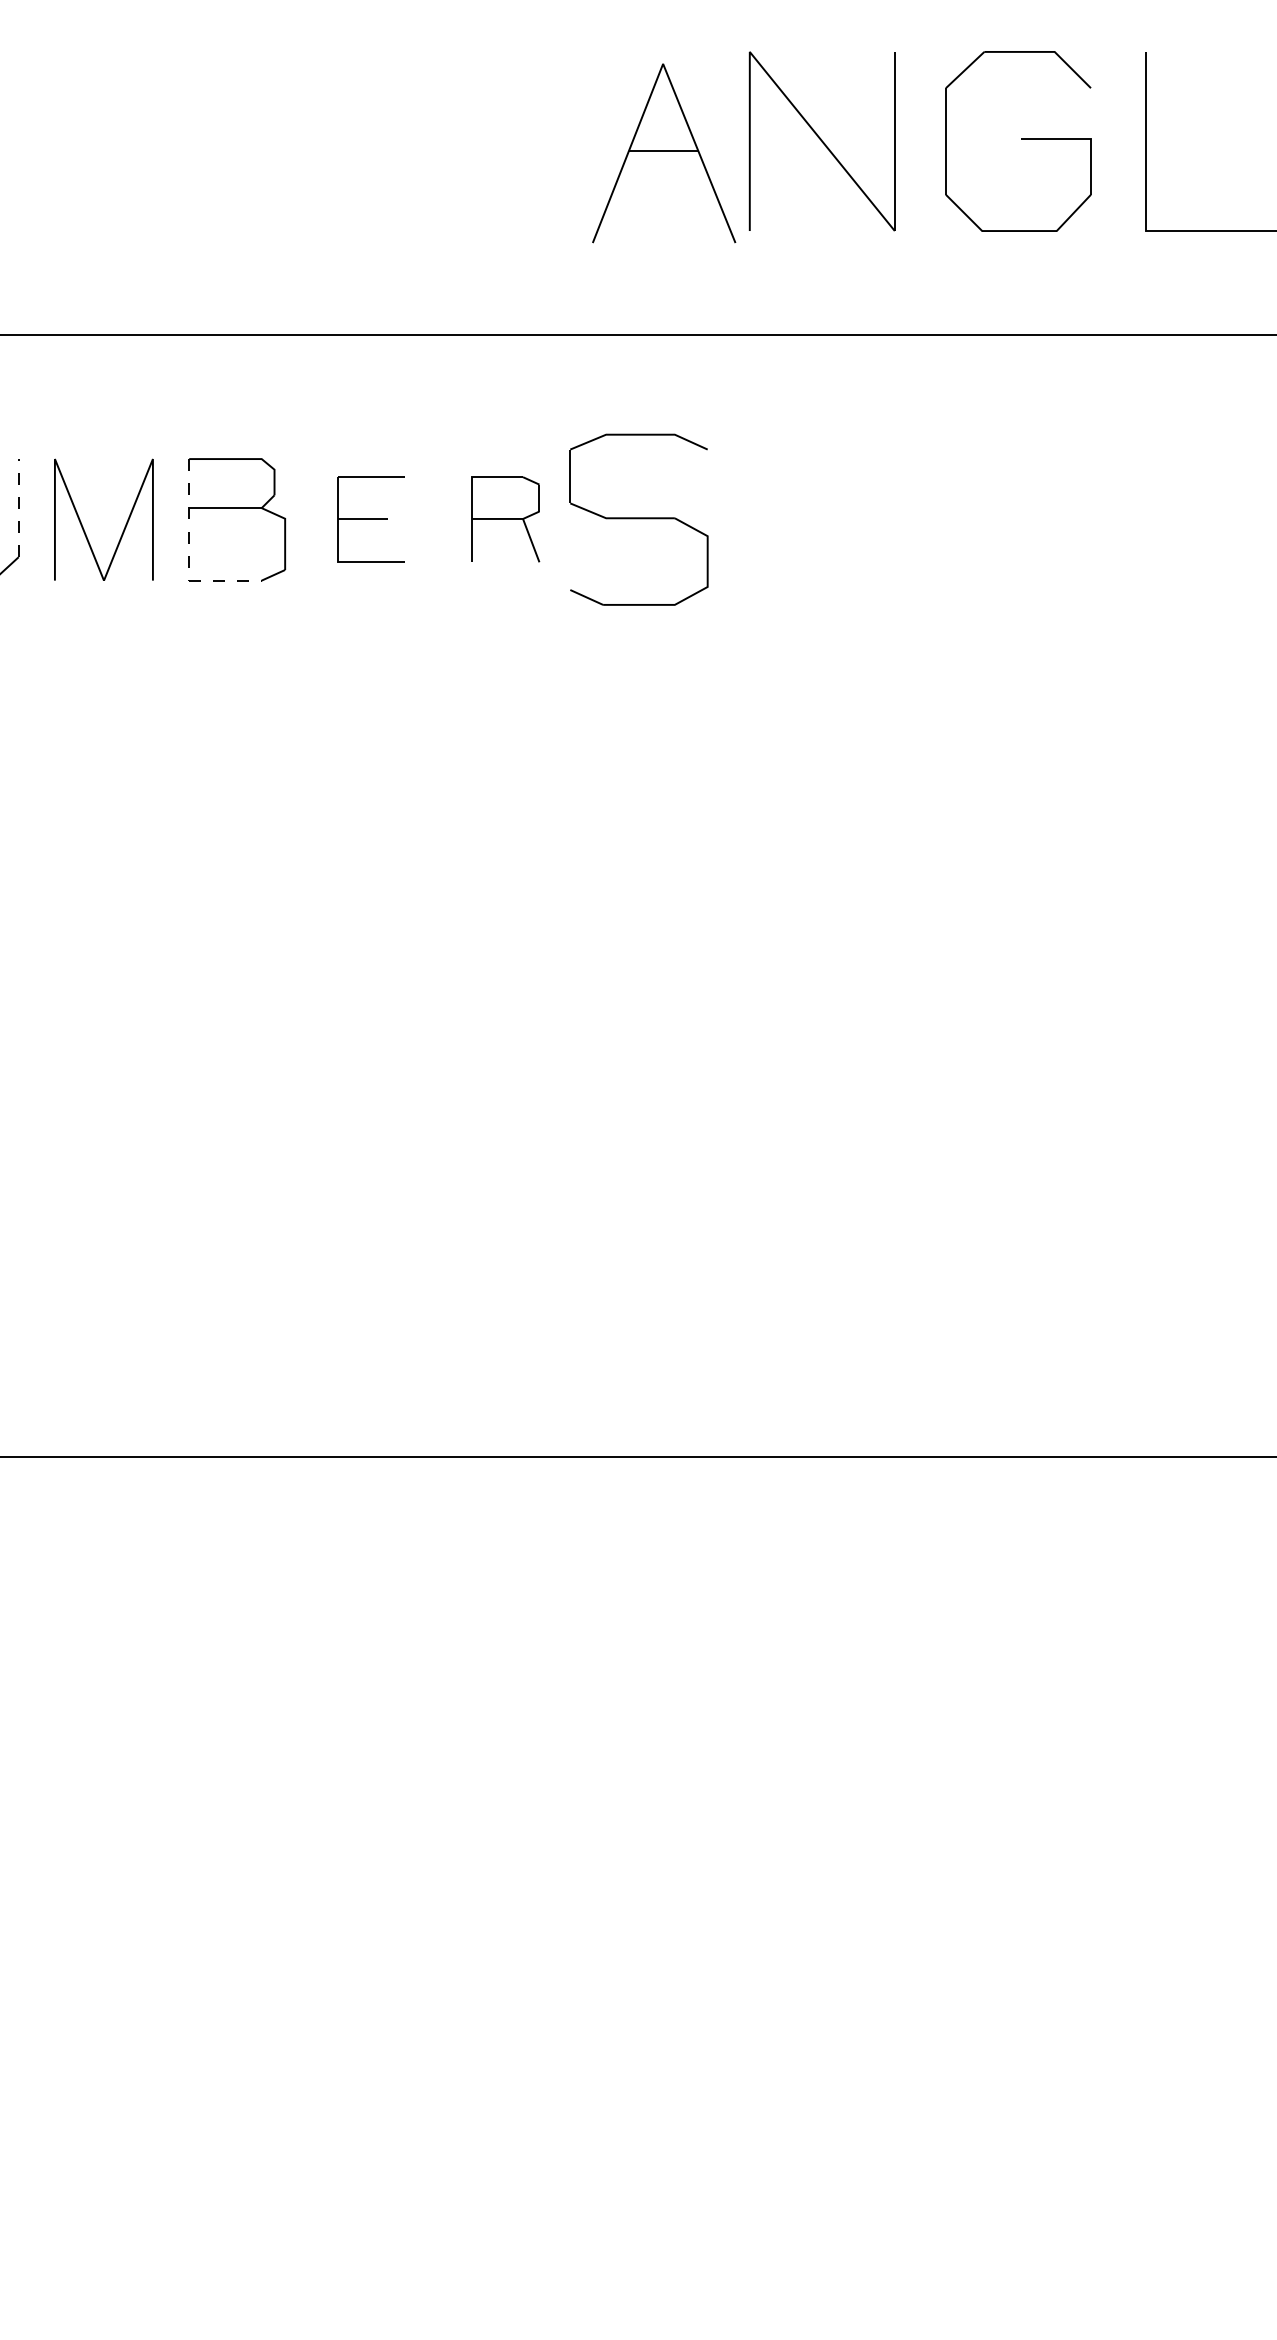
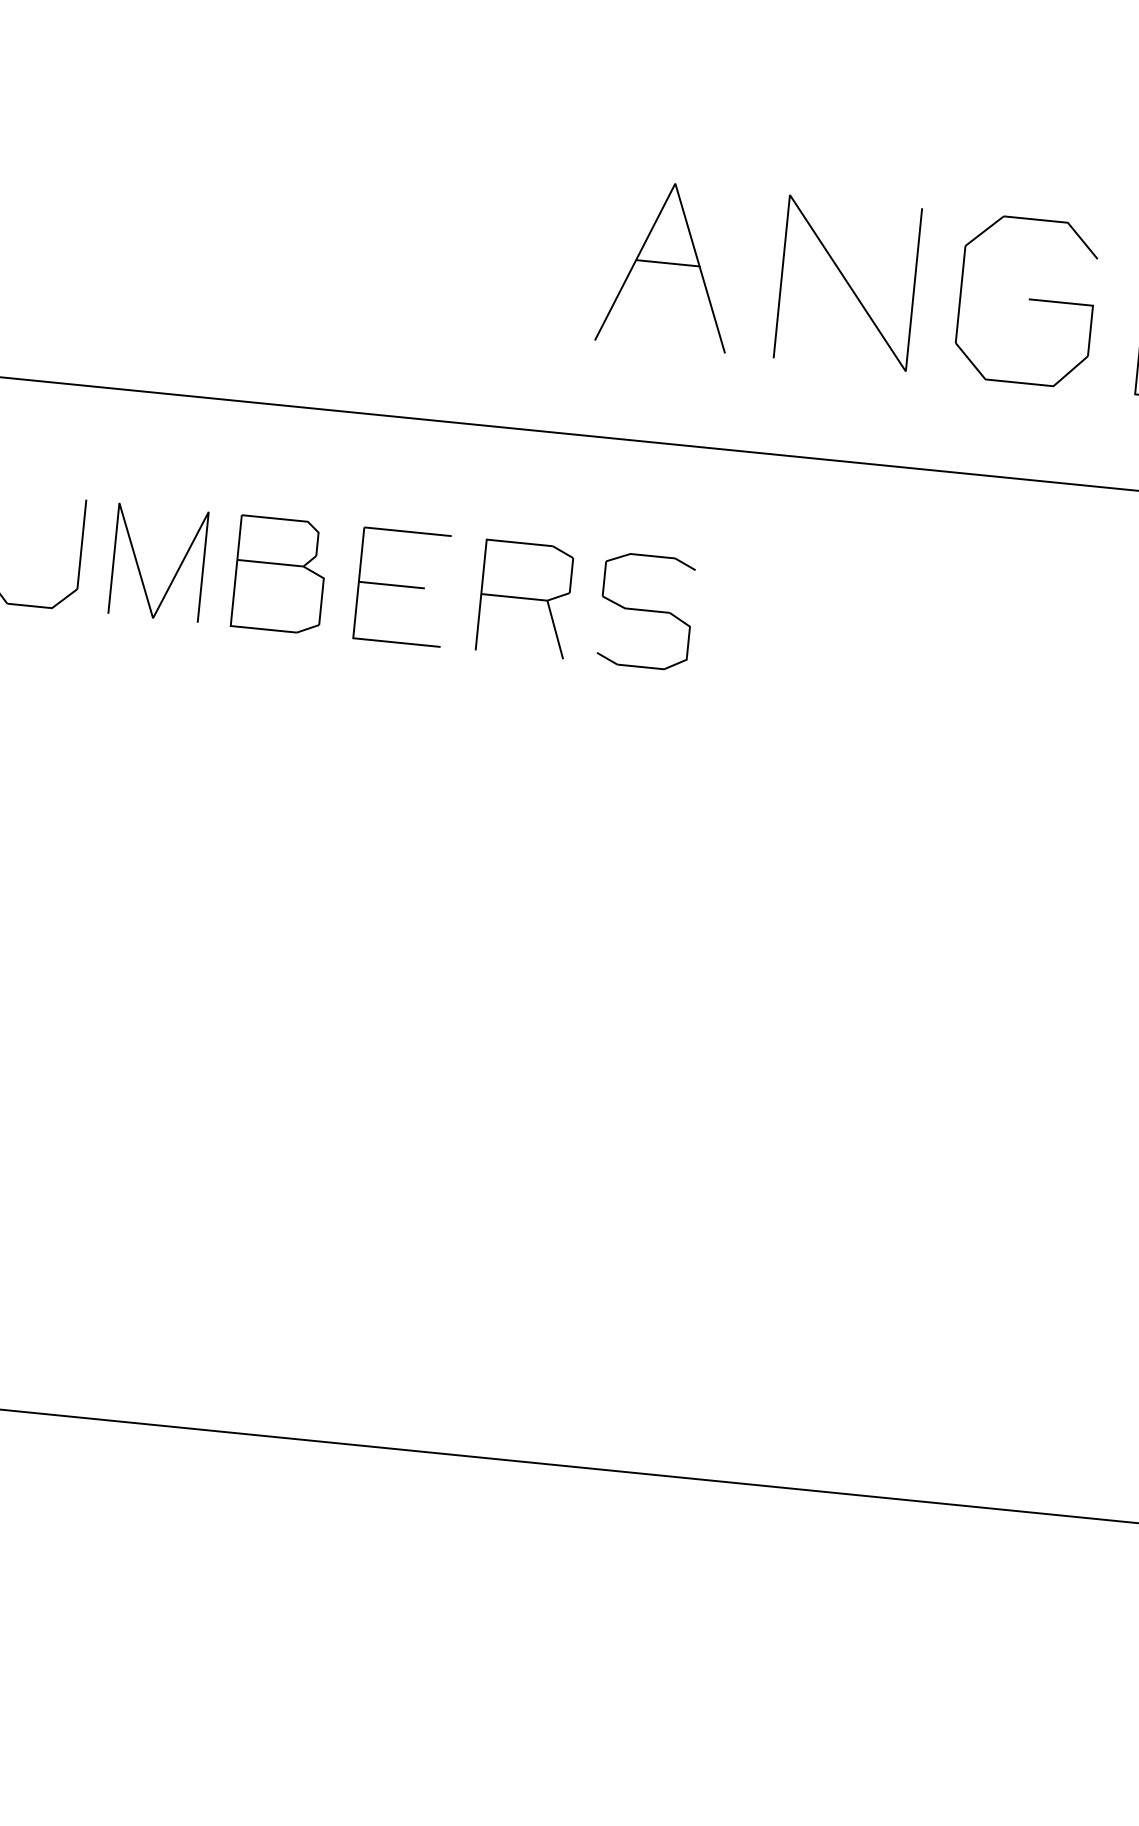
part: (664, 153) -> (668, 265), moved
line: (18, 507) -> (81, 543), dashed -> solid
part: (370, 519) -> (401, 586), size x1.43
part: (505, 519) -> (524, 599), size x1.43
part: (638, 519) -> (645, 611), size x0.71
line: (189, 556) -> (233, 604), dashed -> solid

